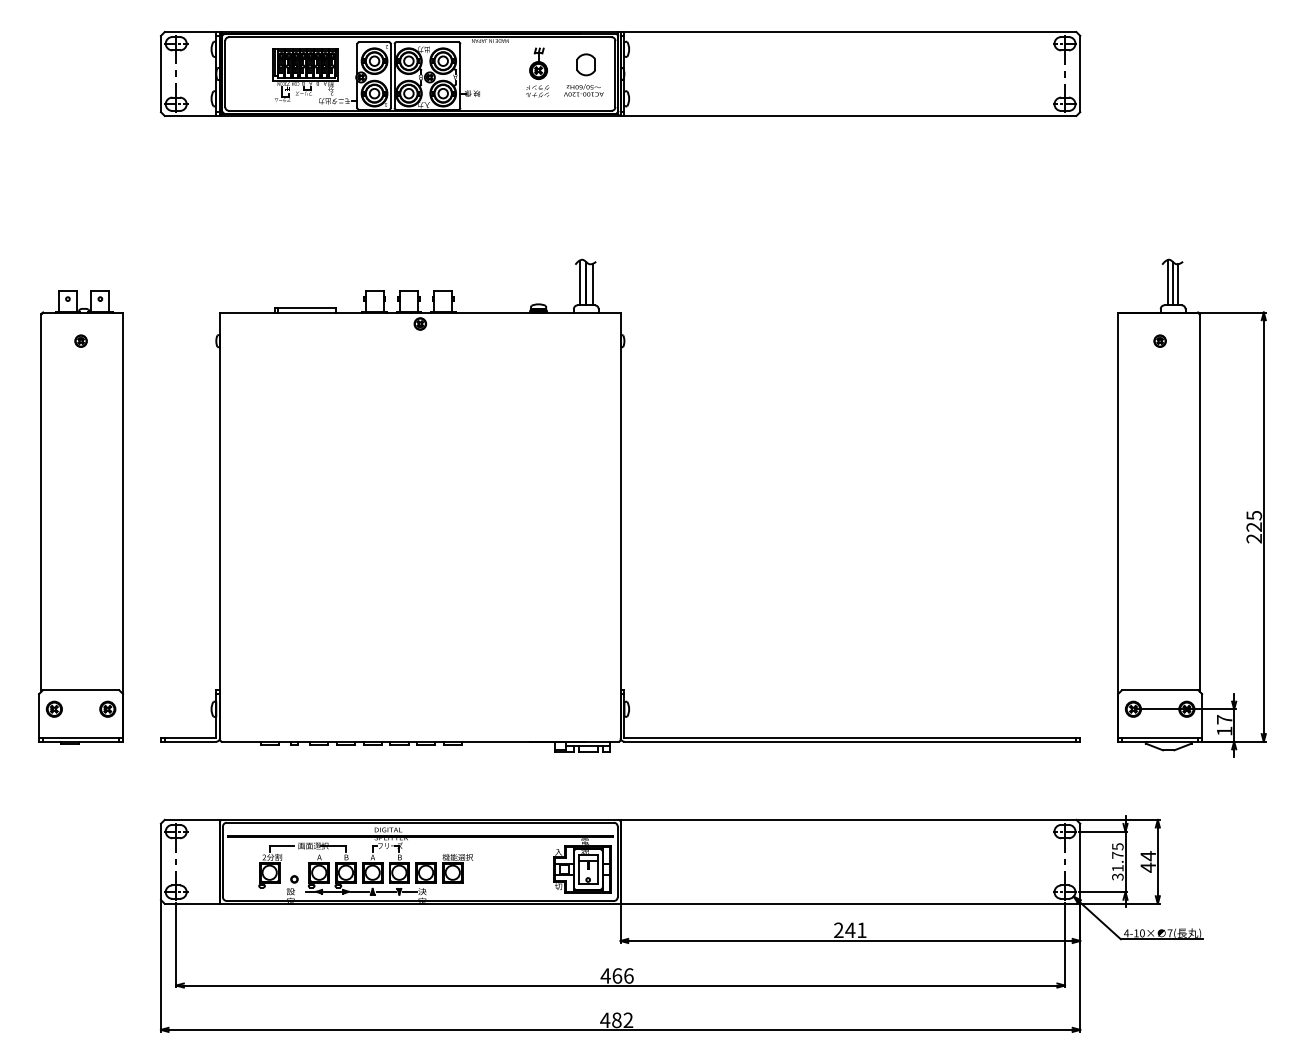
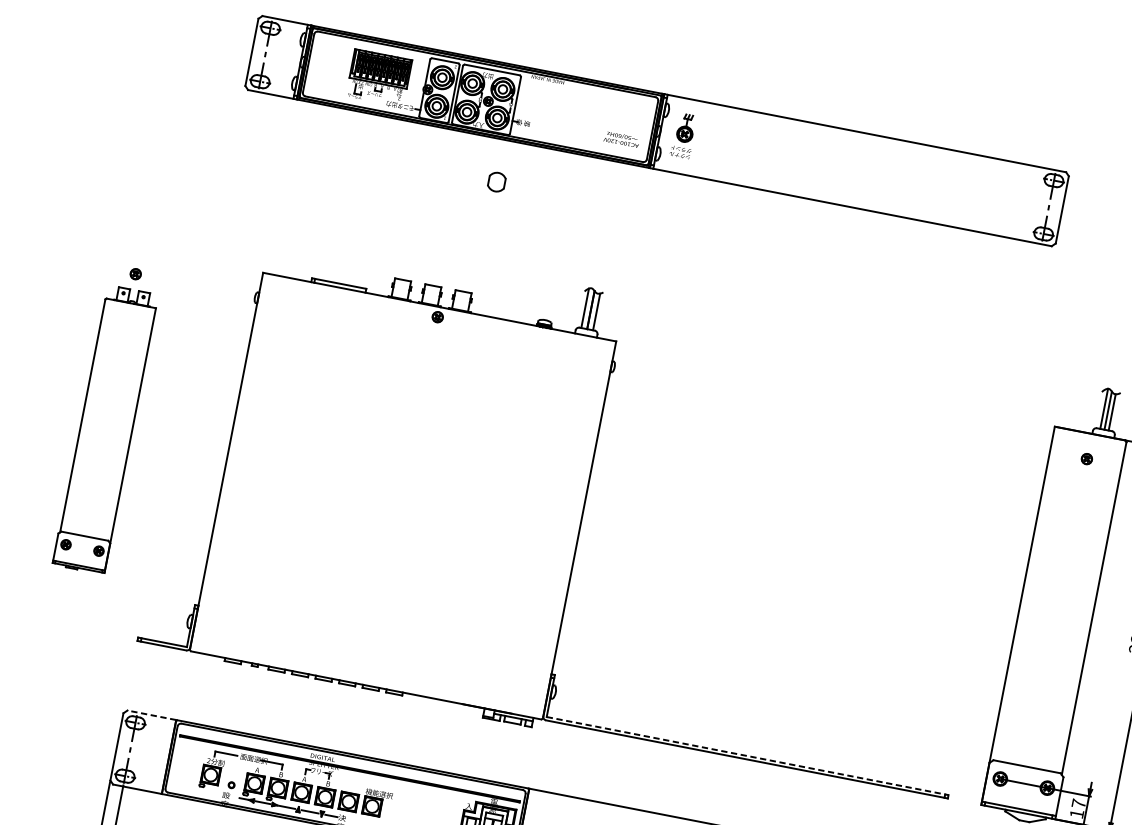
part: (585, 64) -> (496, 181), moved
part: (537, 72) -> (683, 135), moved
part: (80, 517) -> (105, 429), size x0.7
line: (852, 737) -> (747, 755), solid -> dashed
line: (192, 819) -> (151, 714), solid -> dashed

